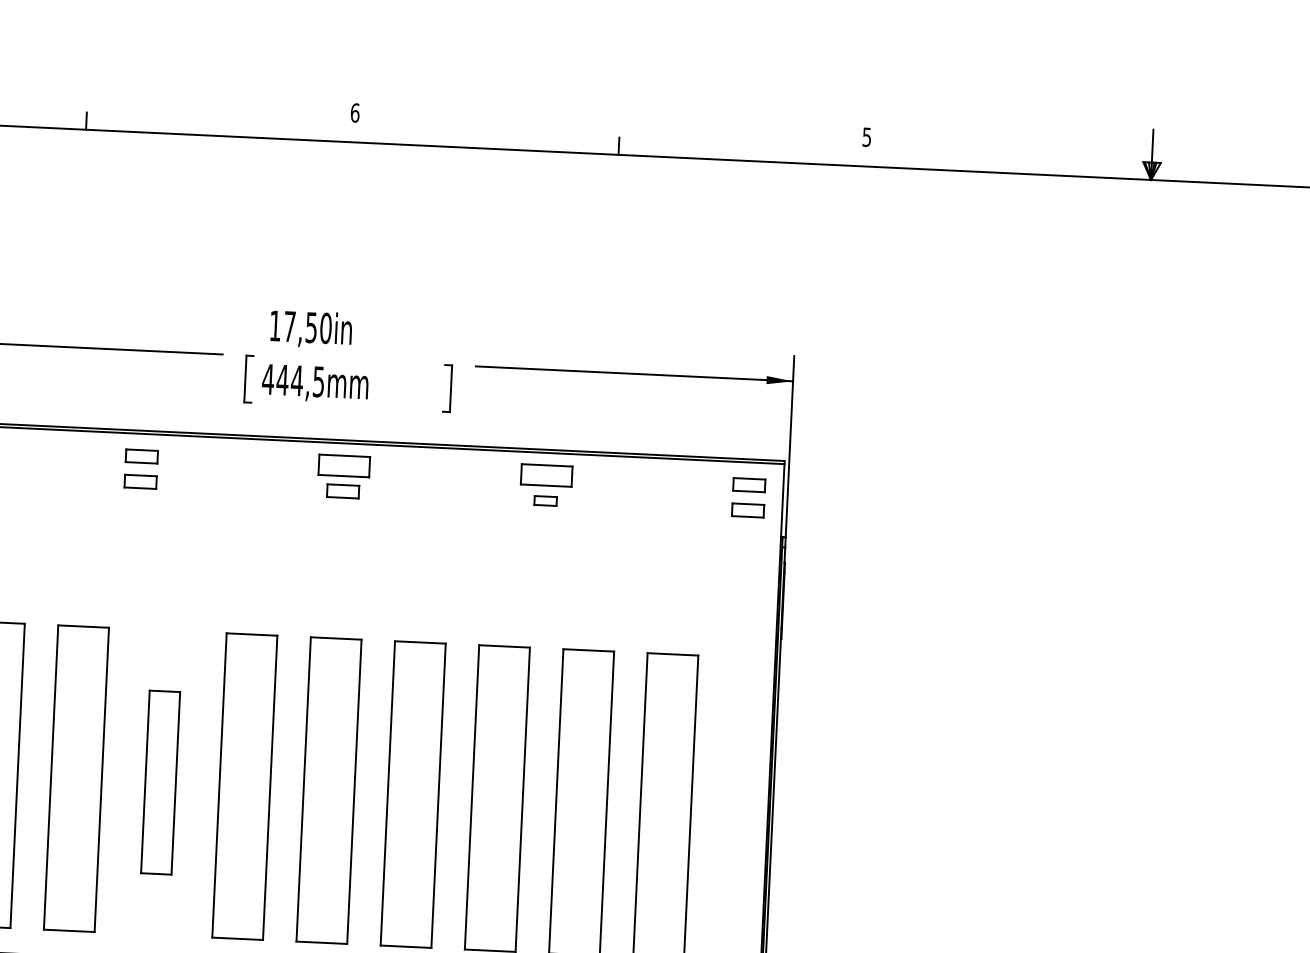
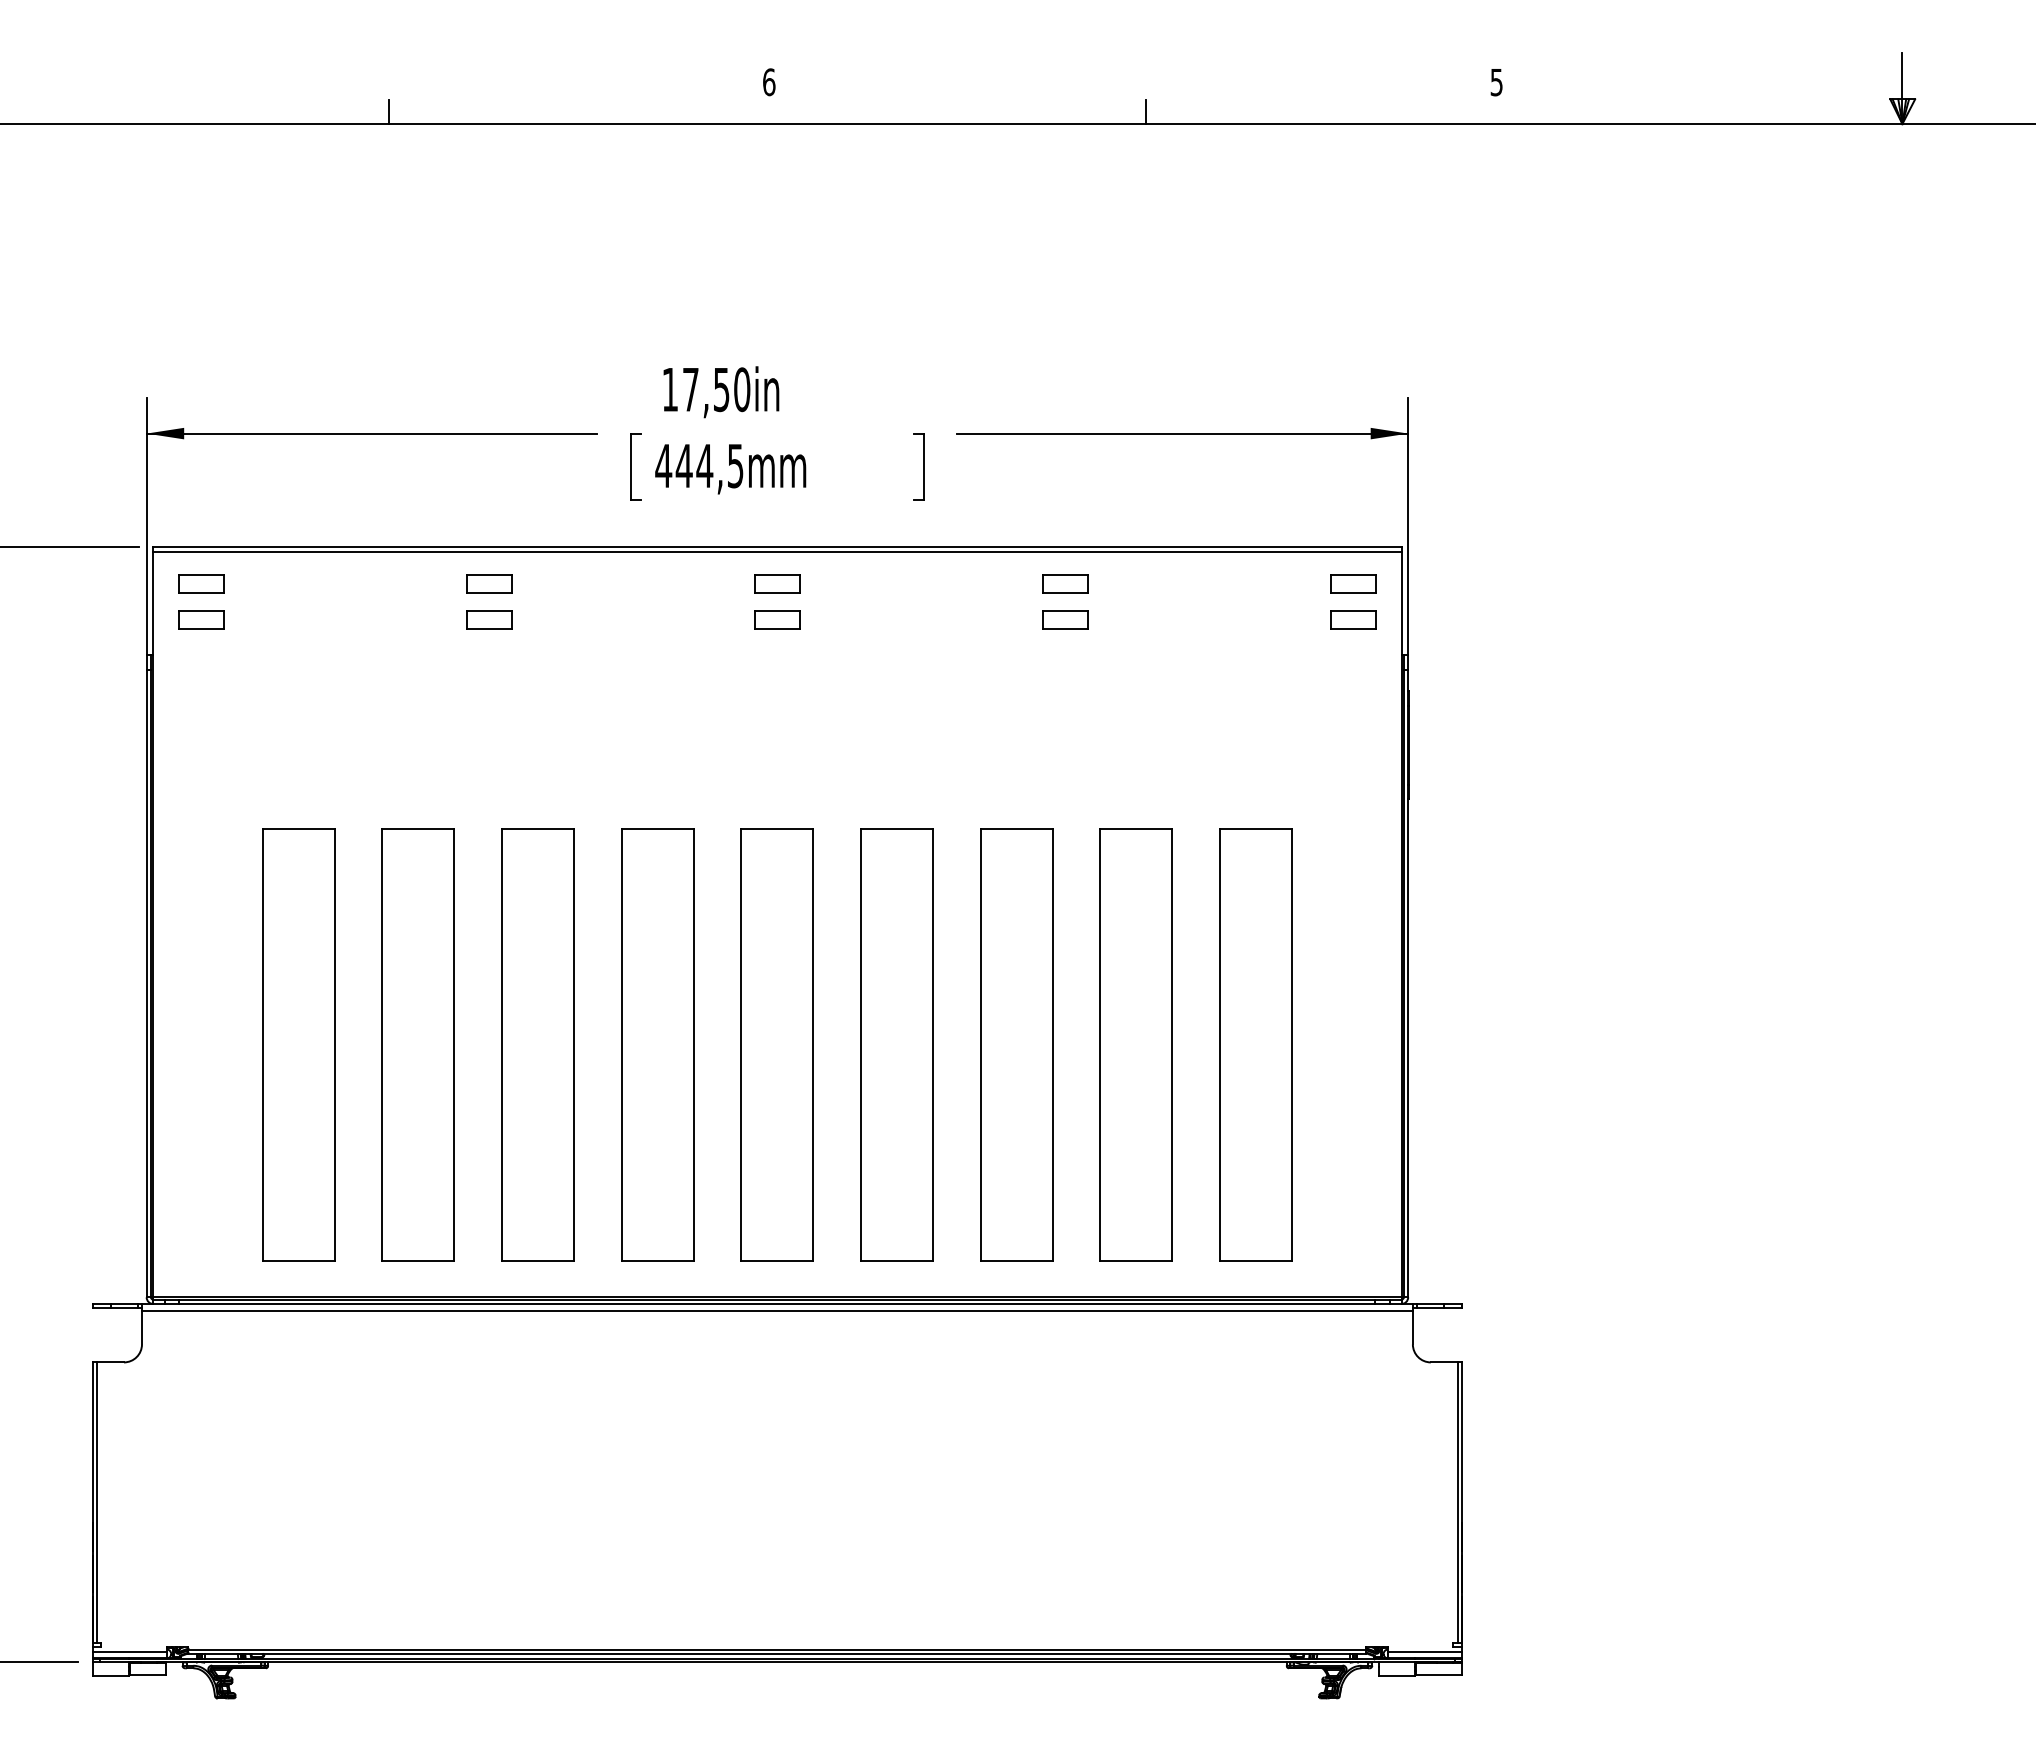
part: (344, 465) -> (777, 583), size x0.62
part: (547, 475) -> (1065, 583), size x0.62
part: (545, 500) -> (1065, 619), size x1.43
part: (160, 782) -> (537, 1044), size x1.67

